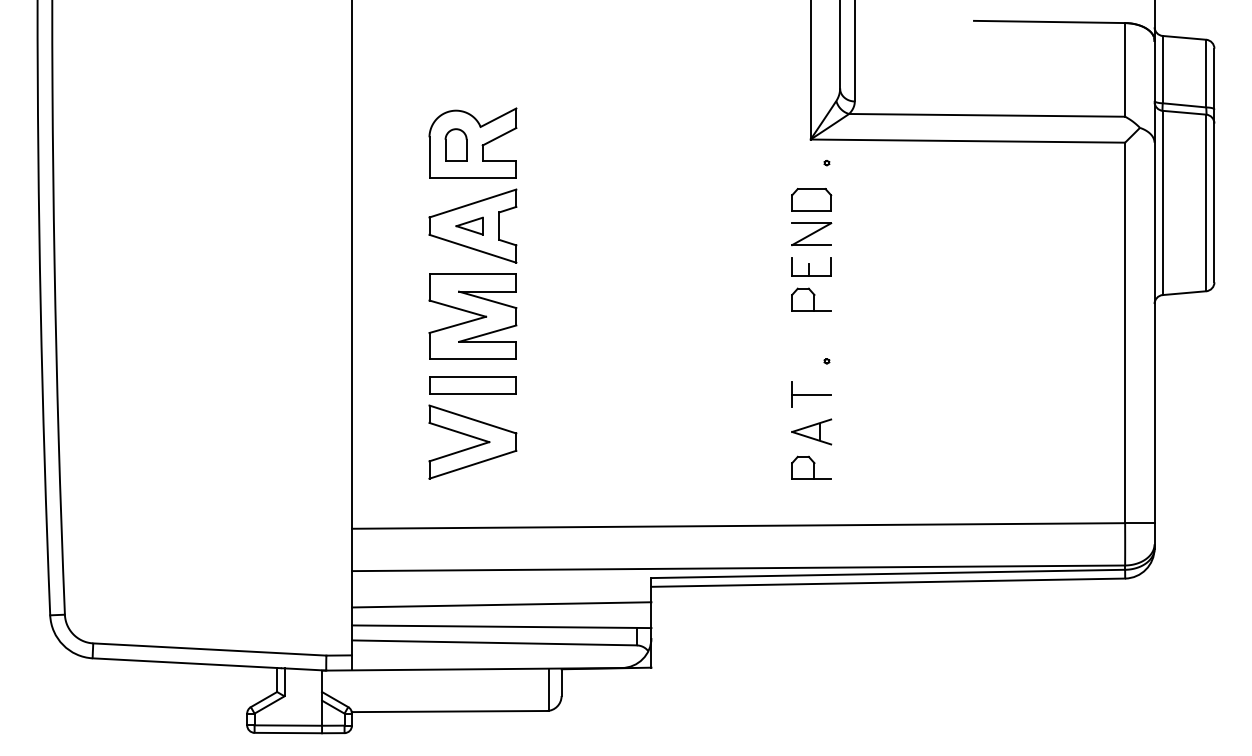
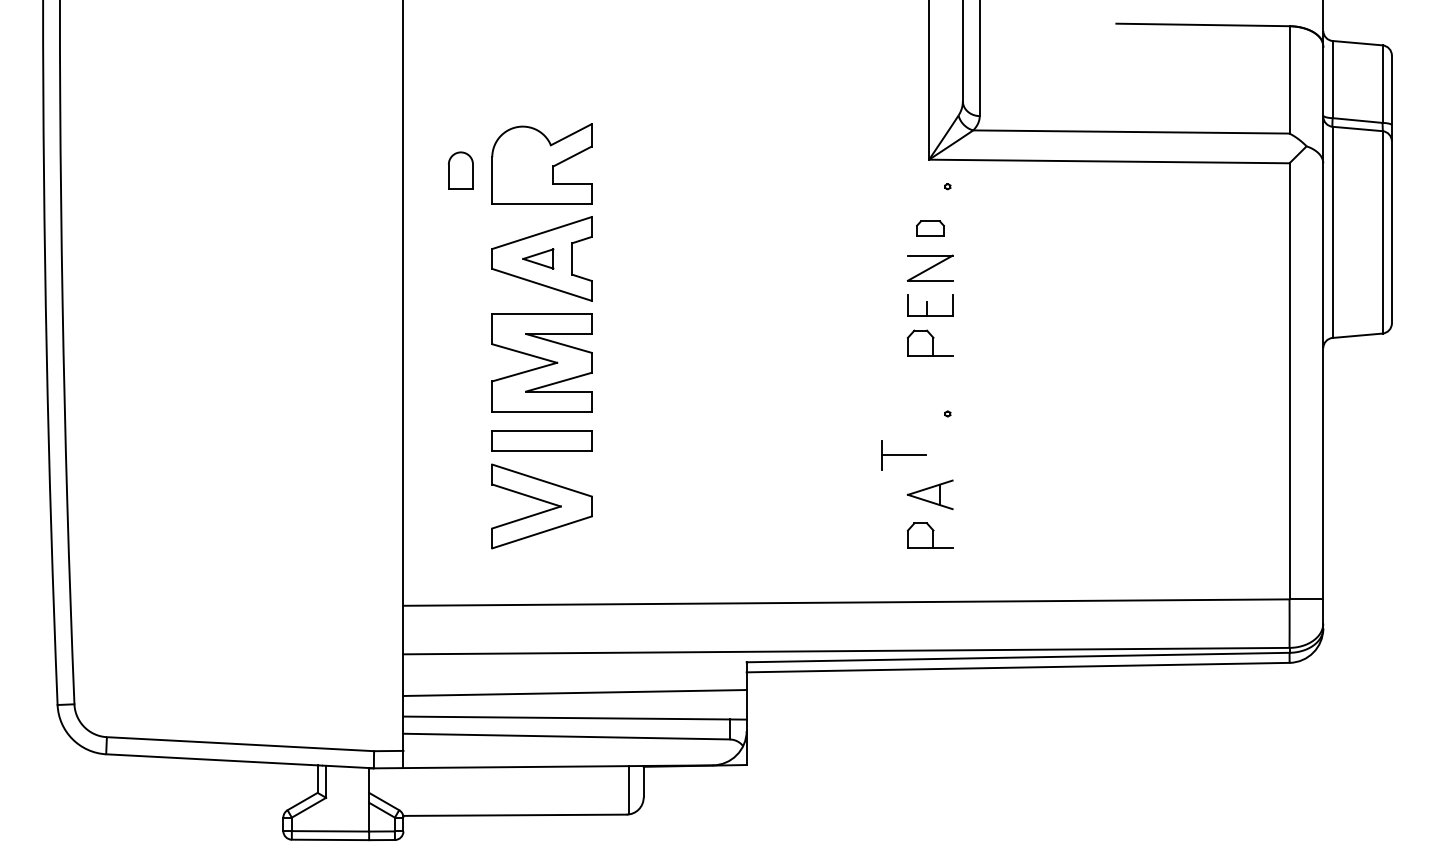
part: (455, 144) -> (460, 169), moved
part: (811, 199) -> (930, 228), size x0.6
part: (811, 394) -> (903, 455), moved

